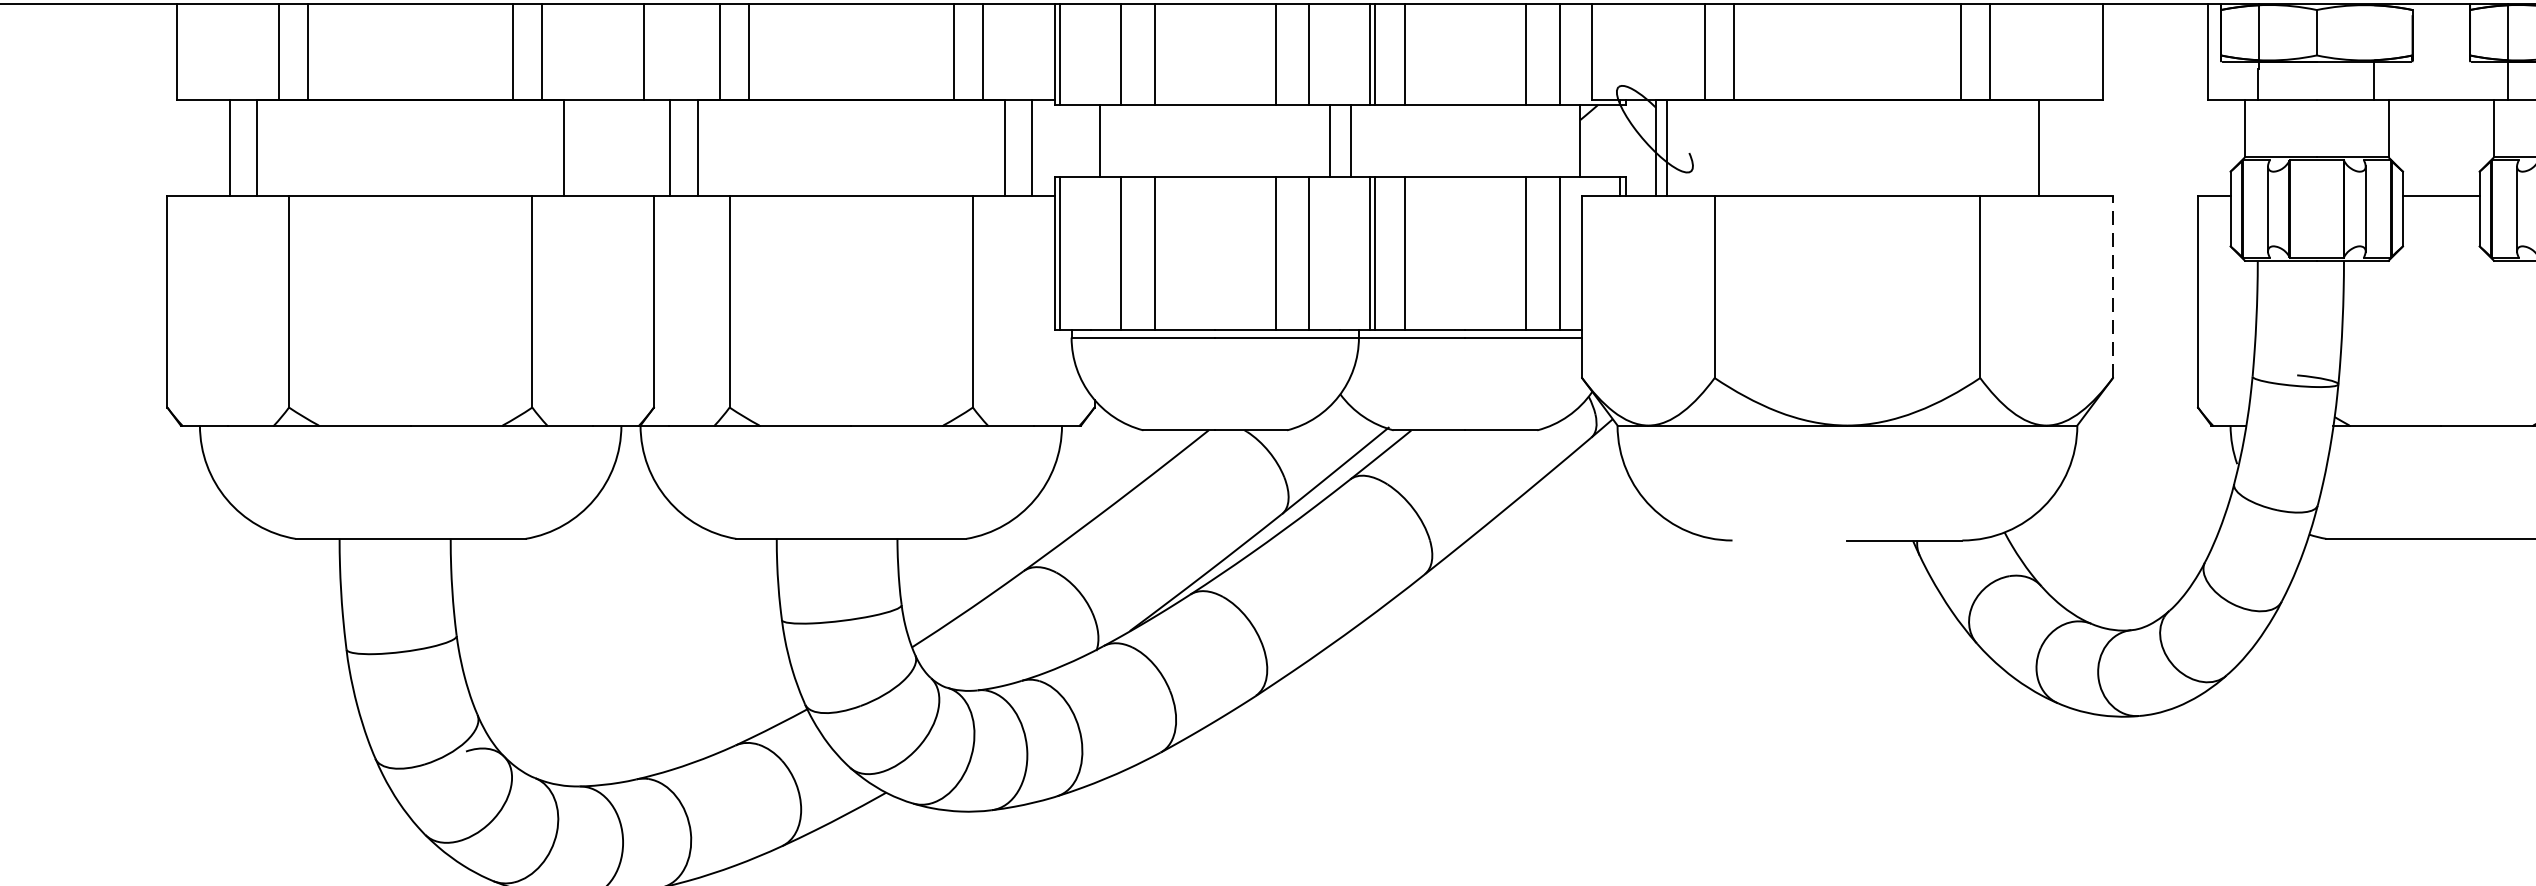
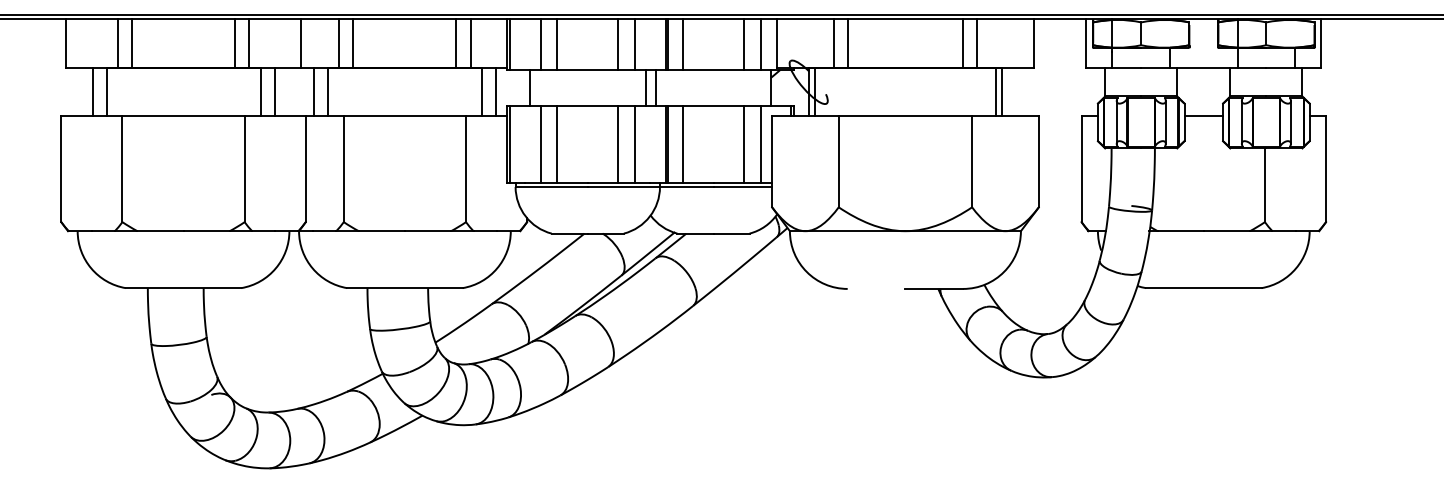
line: (591, 147) -> (274, 91), added
line: (2028, 147) -> (996, 91), added
line: (2112, 286) -> (1038, 161), dashed -> solid

